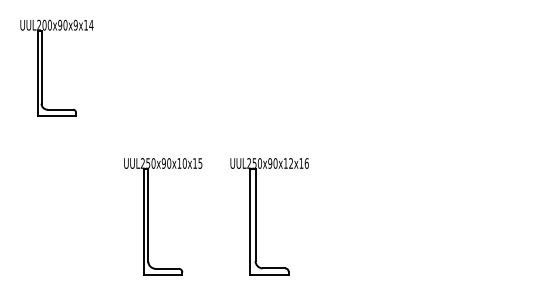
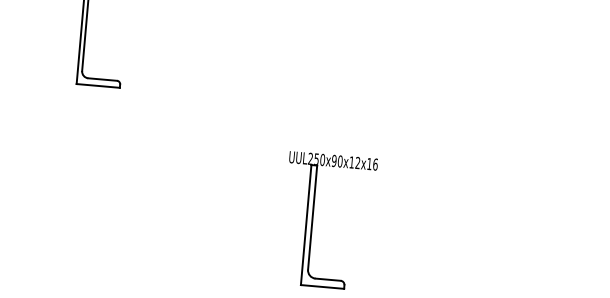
part: (148, 216) -> (191, 208), removed

